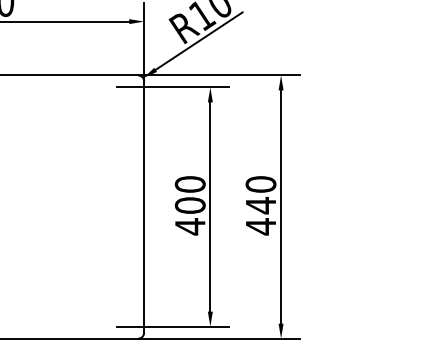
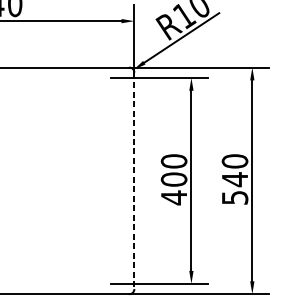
line: (144, 207) -> (134, 181), solid -> dashed
text: (261, 226) -> (235, 197), 440 -> 540

